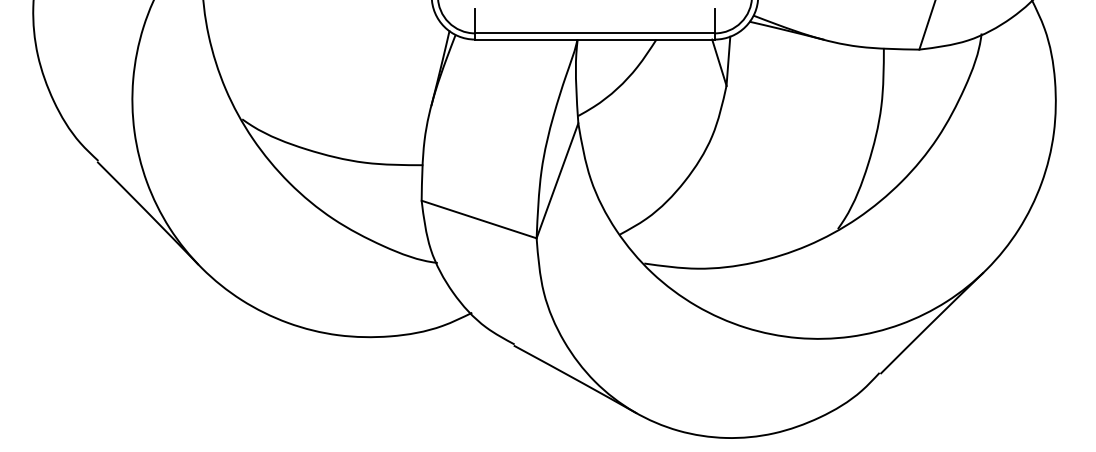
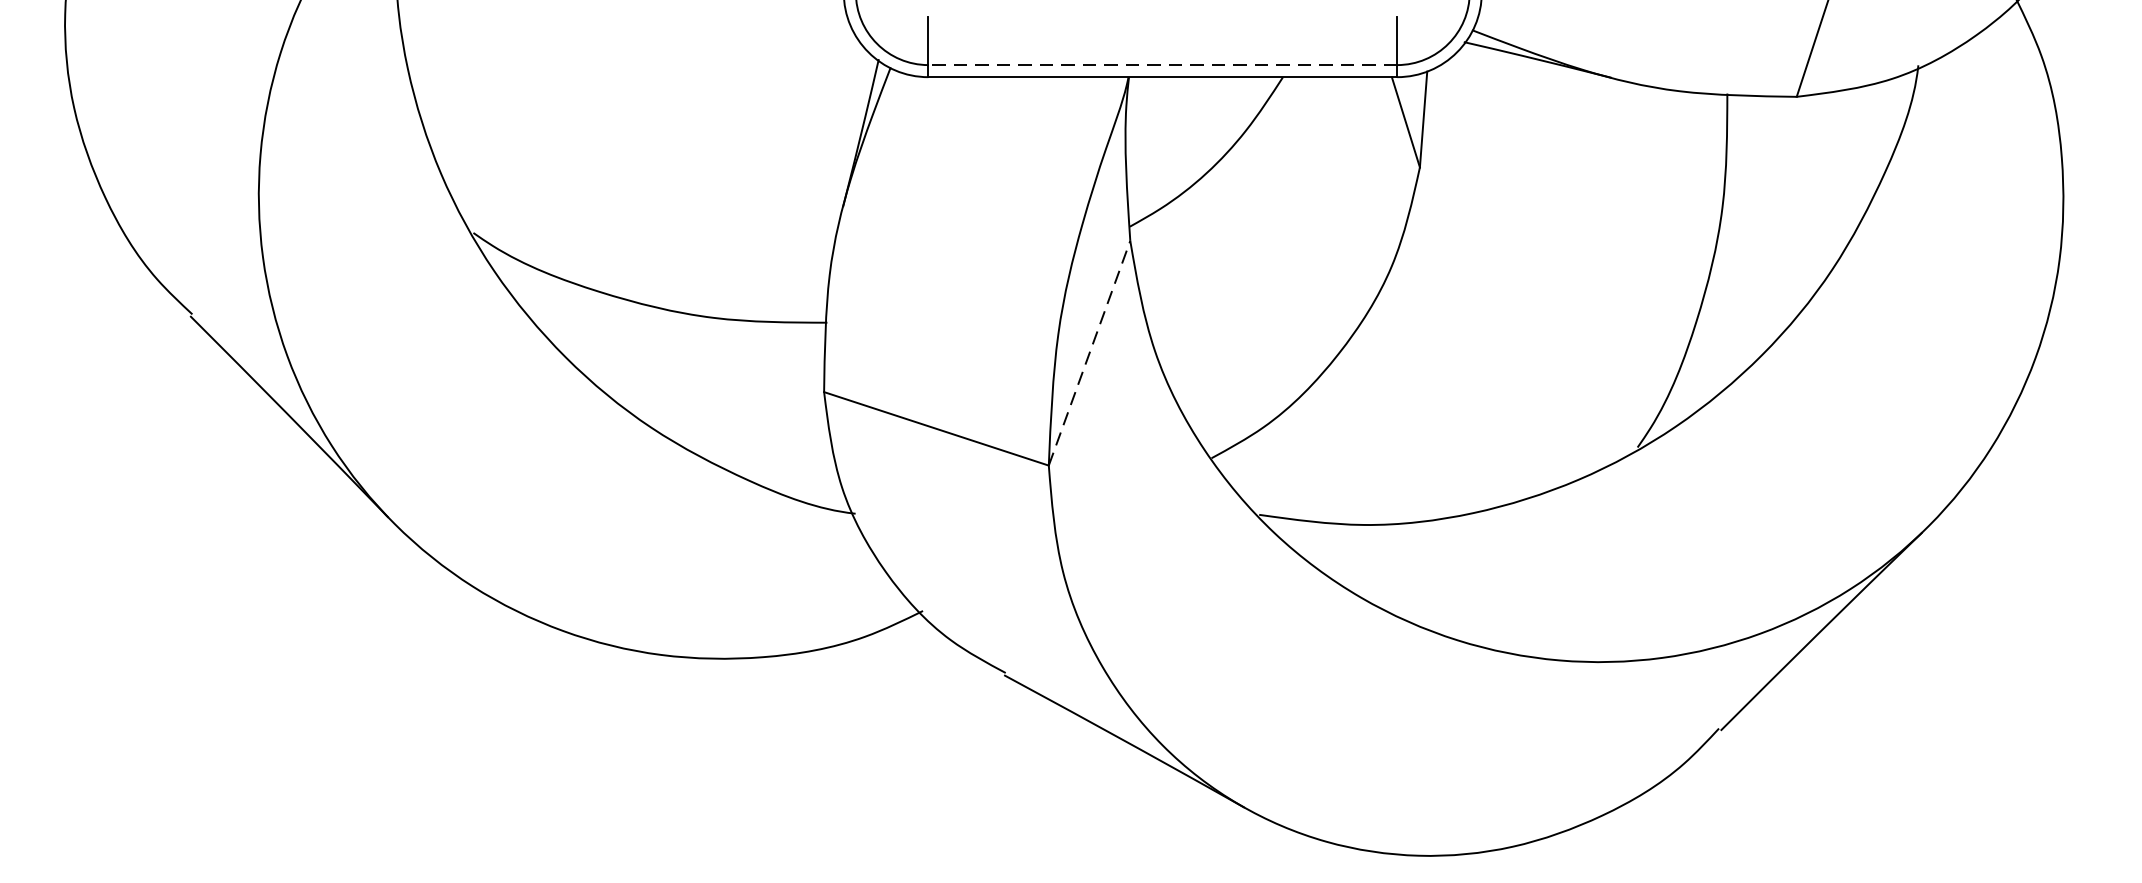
line: (594, 33) -> (1161, 65), solid -> dashed
line: (557, 180) -> (1089, 352), solid -> dashed

